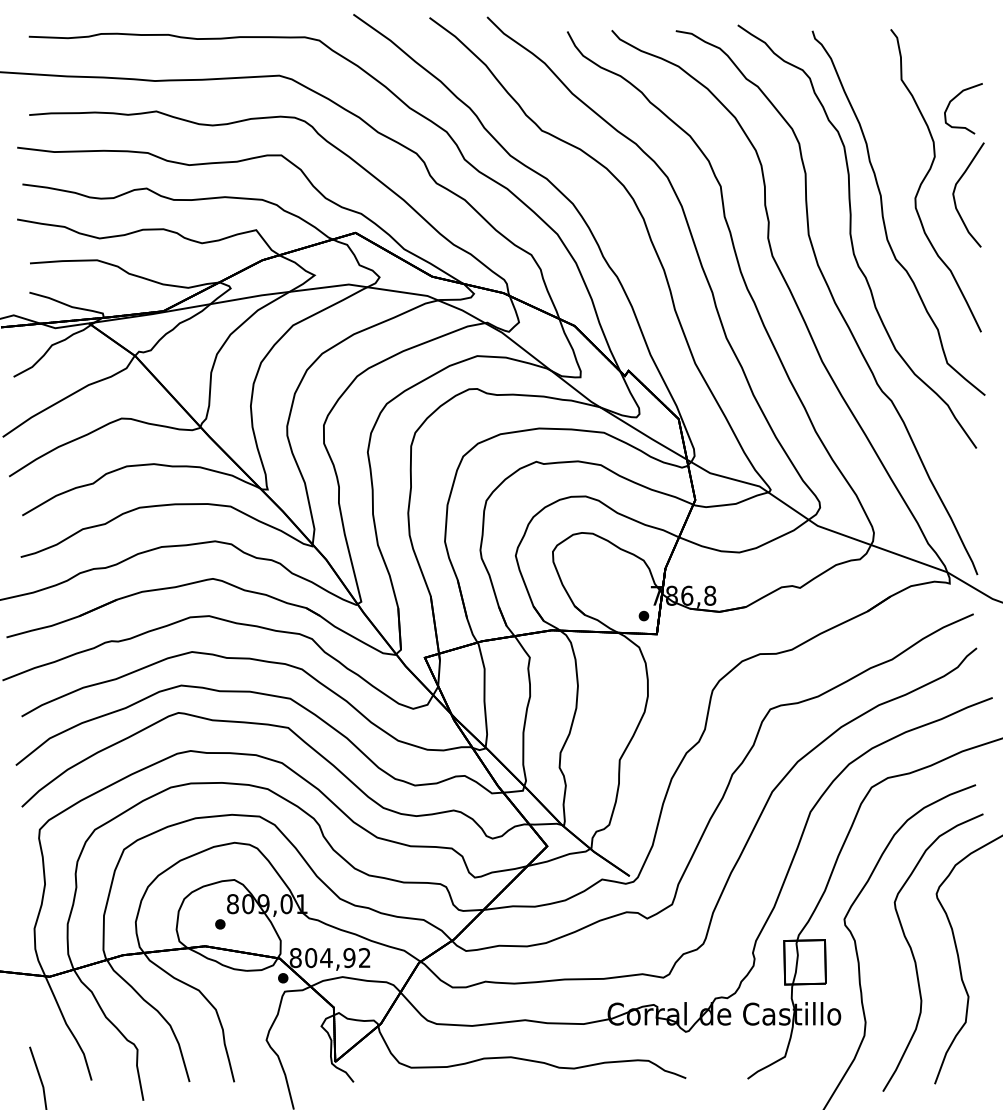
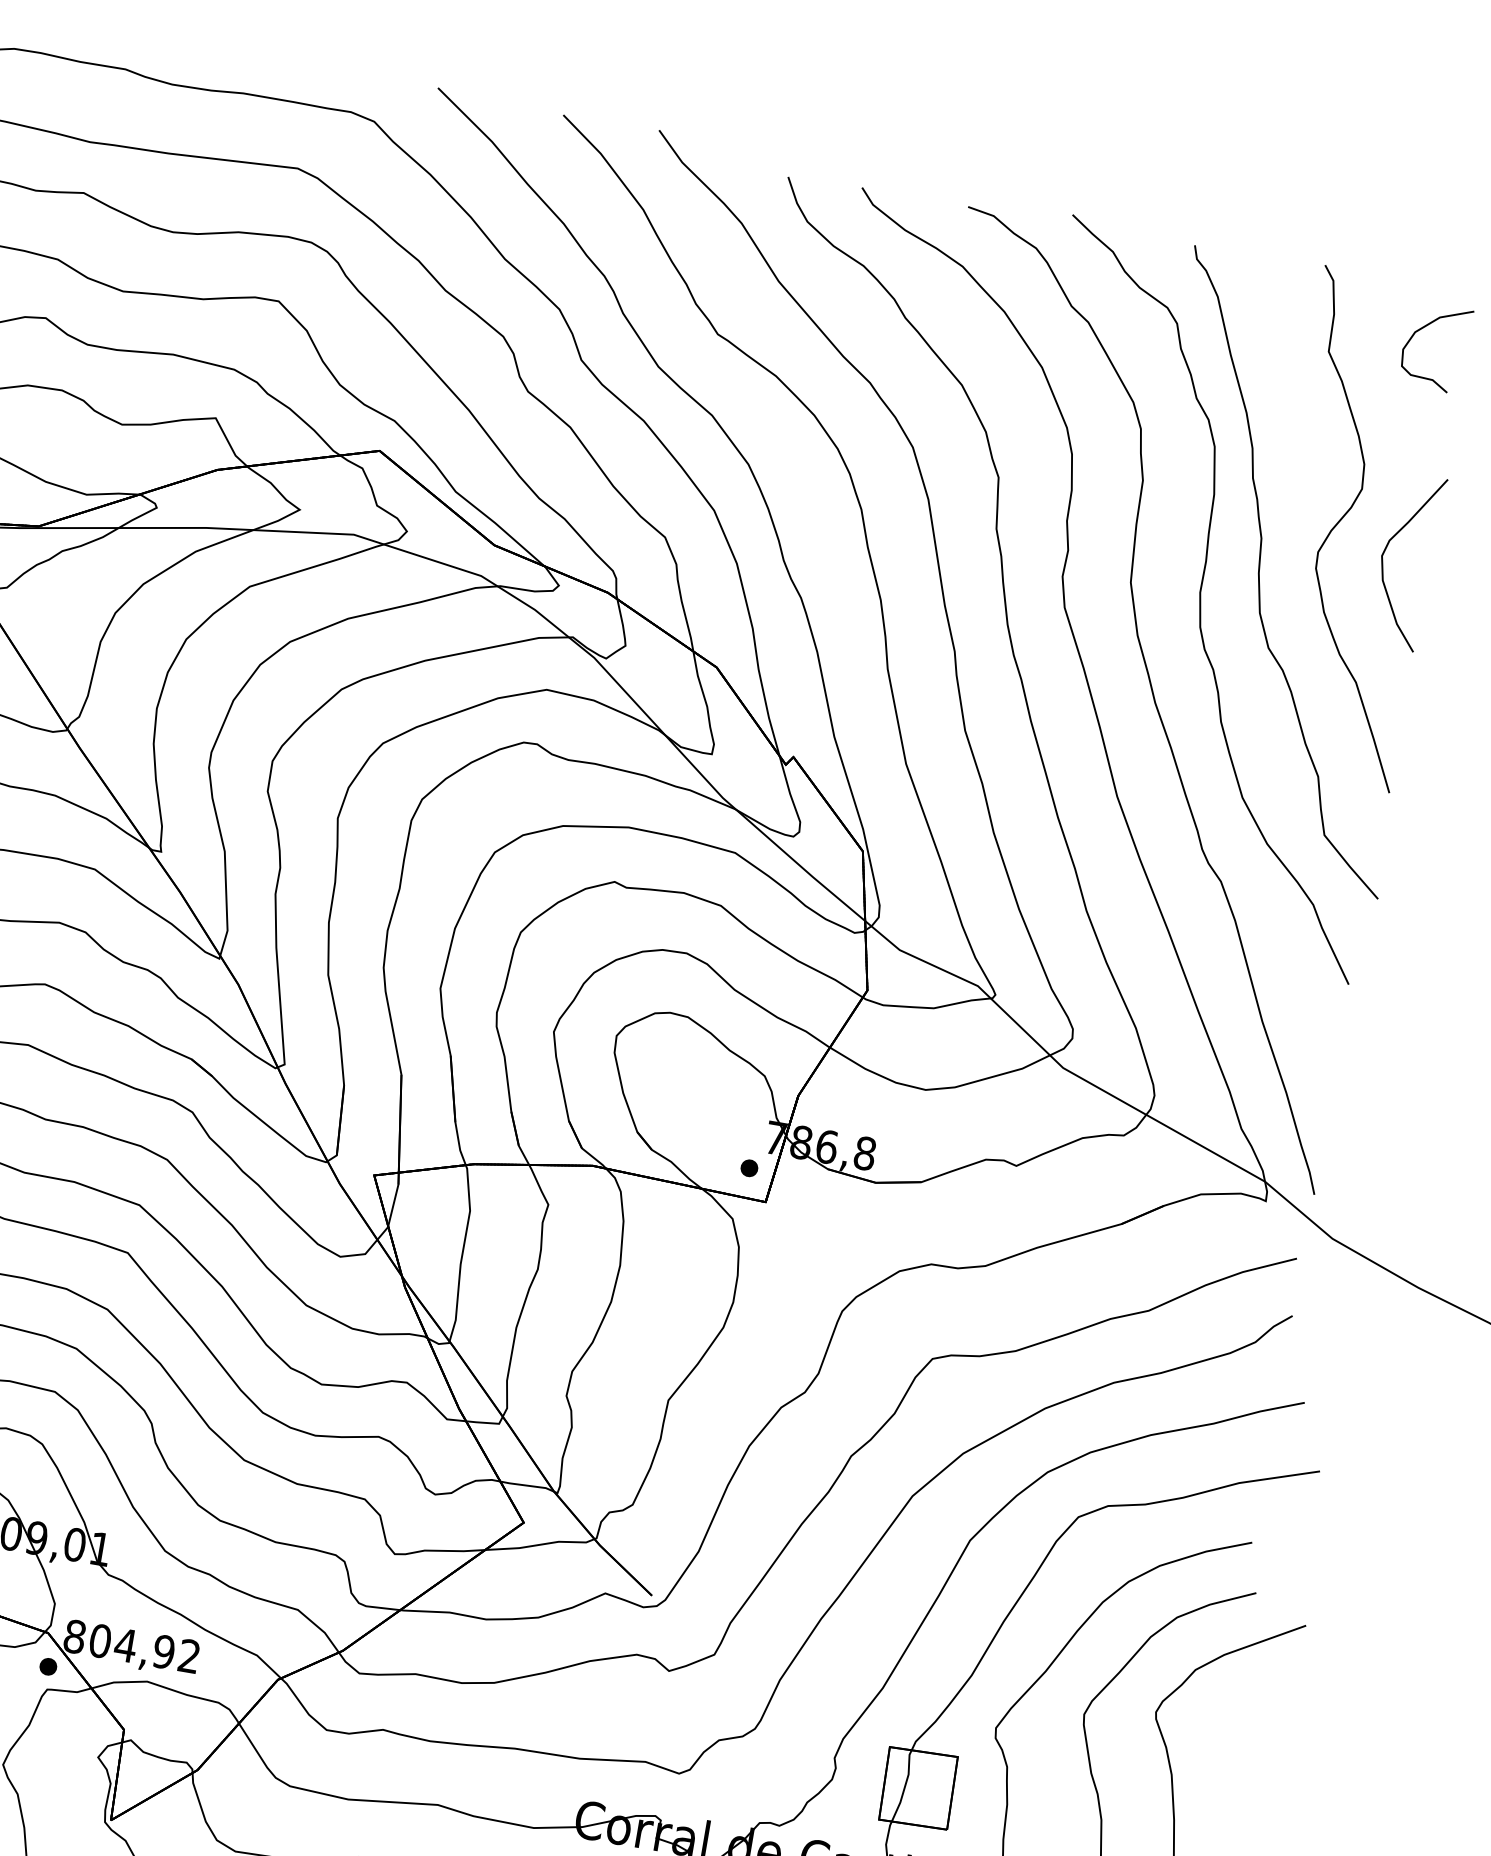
curve: (954, 99) -> (1422, 329), moved

